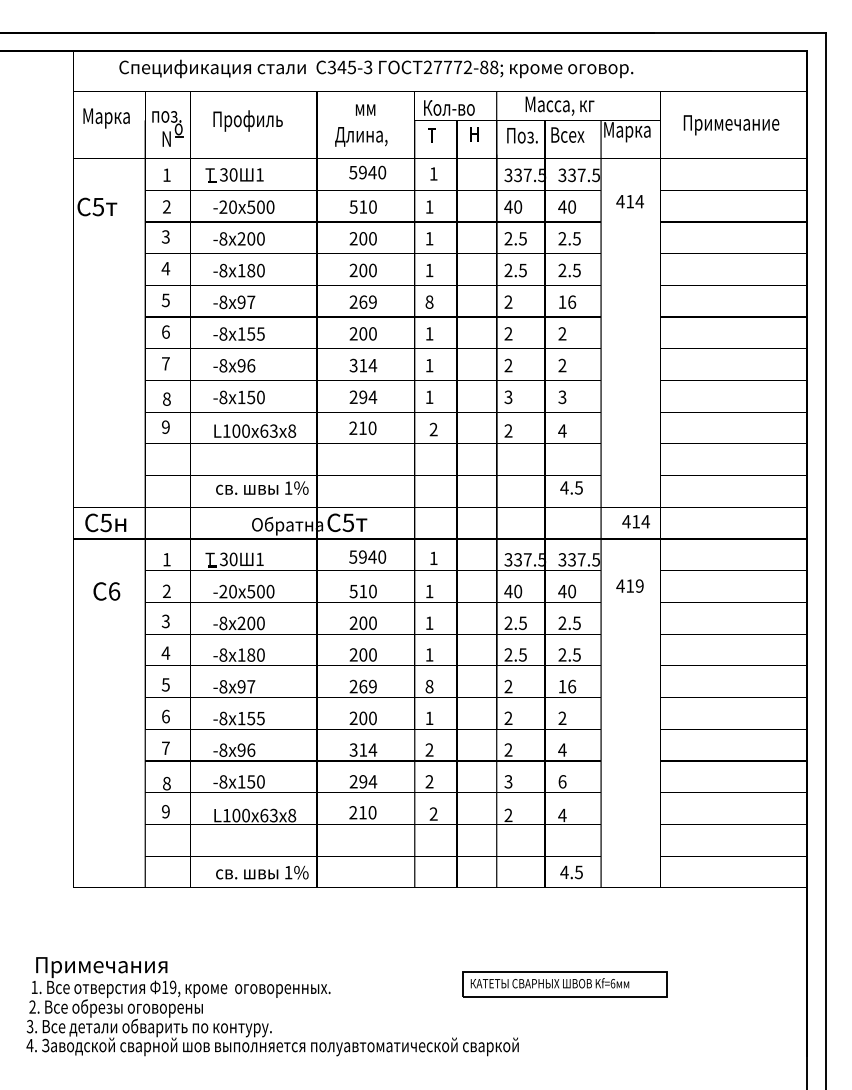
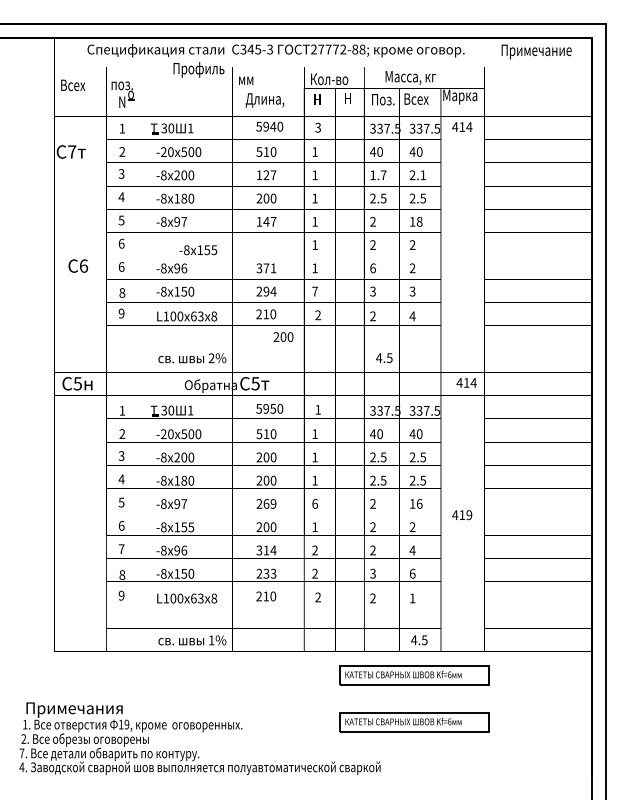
text: (366, 109) -> (246, 80), moved
text: (107, 117) -> (78, 86), Марка -> Всех
text: (247, 120) -> (198, 69), moved
text: (731, 124) -> (536, 51), moved
text: (432, 135) -> (317, 99), Т -> Н
text: (432, 173) -> (317, 127), 1 -> 3
text: (630, 200) -> (462, 126), moved
text: (98, 206) -> (72, 151), 5 -> 7
text: (363, 239) -> (266, 175), 200 -> 127
text: (515, 239) -> (378, 175), 2.5 -> 1.7
text: (575, 239) -> (422, 175), 2.5 -> 2.1
text: (363, 301) -> (266, 221), 269 -> 147
text: (428, 301) -> (314, 221), 8 -> 1
text: (571, 301) -> (419, 221), 16 -> 18
text: (363, 333) -> (283, 336), moved
text: (239, 334) -> (198, 250), moved
text: (165, 363) -> (121, 266), 7 -> 6
text: (367, 365) -> (269, 268), 314 -> 371
text: (507, 365) -> (372, 268), 2 -> 6
text: (428, 397) -> (314, 291), 1 -> 7
text: (288, 487) -> (211, 357), 1%%% -> 2%%%
text: (571, 488) -> (384, 358), moved
text: (372, 556) -> (273, 408), 5940 -> 5950
text: (630, 586) -> (462, 515), moved
text: (107, 590) -> (78, 265), moved
text: (430, 686) -> (315, 503), 8 -> 6
text: (367, 781) -> (269, 573), 294 -> 233
text: (562, 815) -> (412, 598), 4 -> 1
part: (565, 920) -> (414, 675), added
text: (29, 1026) -> (21, 753), 3. -> 7.

